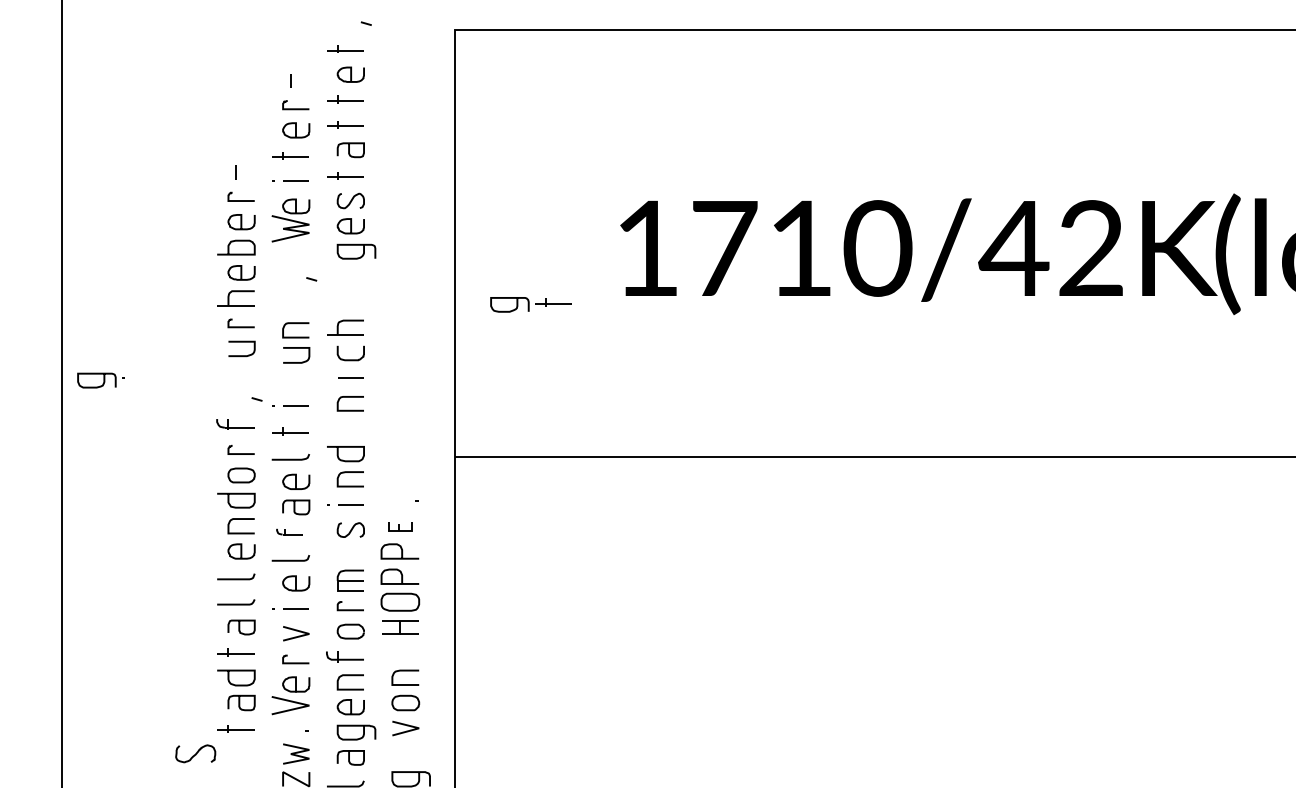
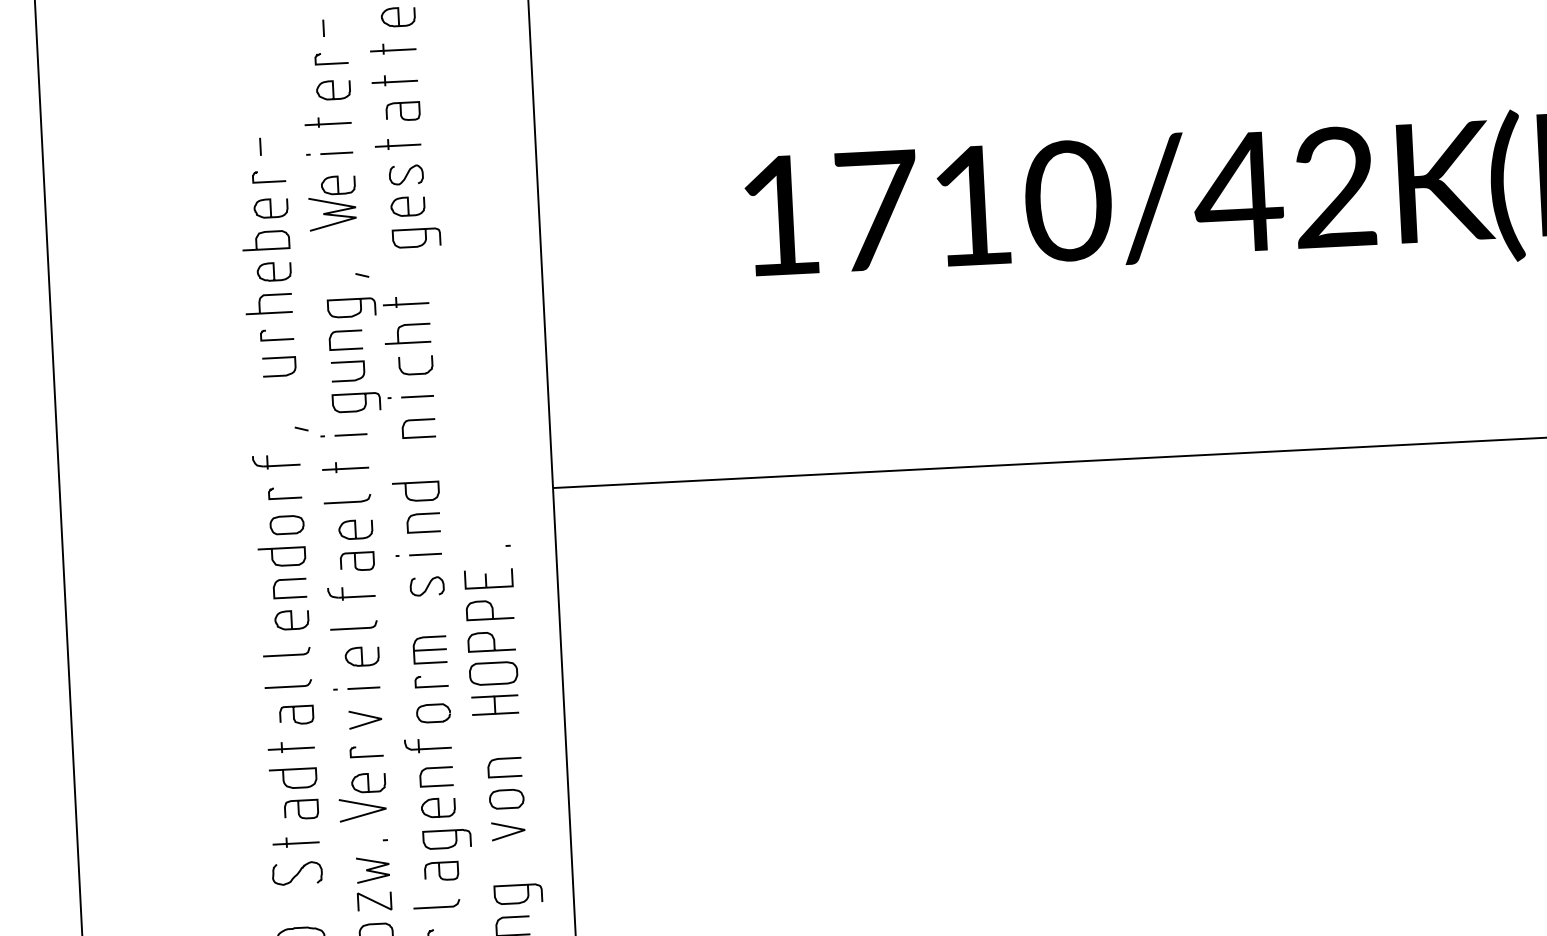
part: (530, 304) -> (377, 306), moved
part: (100, 380) -> (360, 402), moved
part: (400, 526) -> (489, 578), size x1.67
part: (289, 532) -> (350, 593), size x1.43
curve: (195, 753) -> (297, 873), moved

